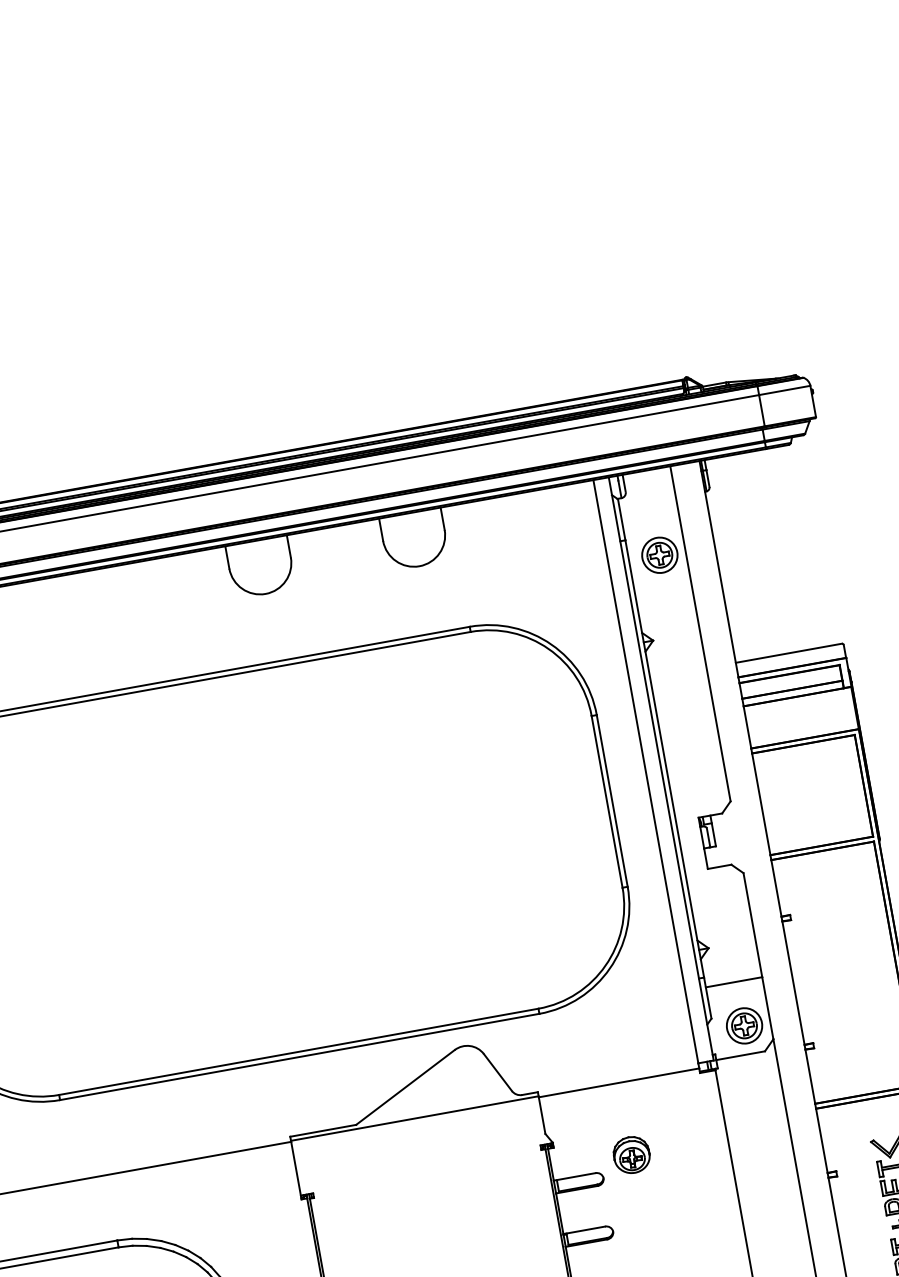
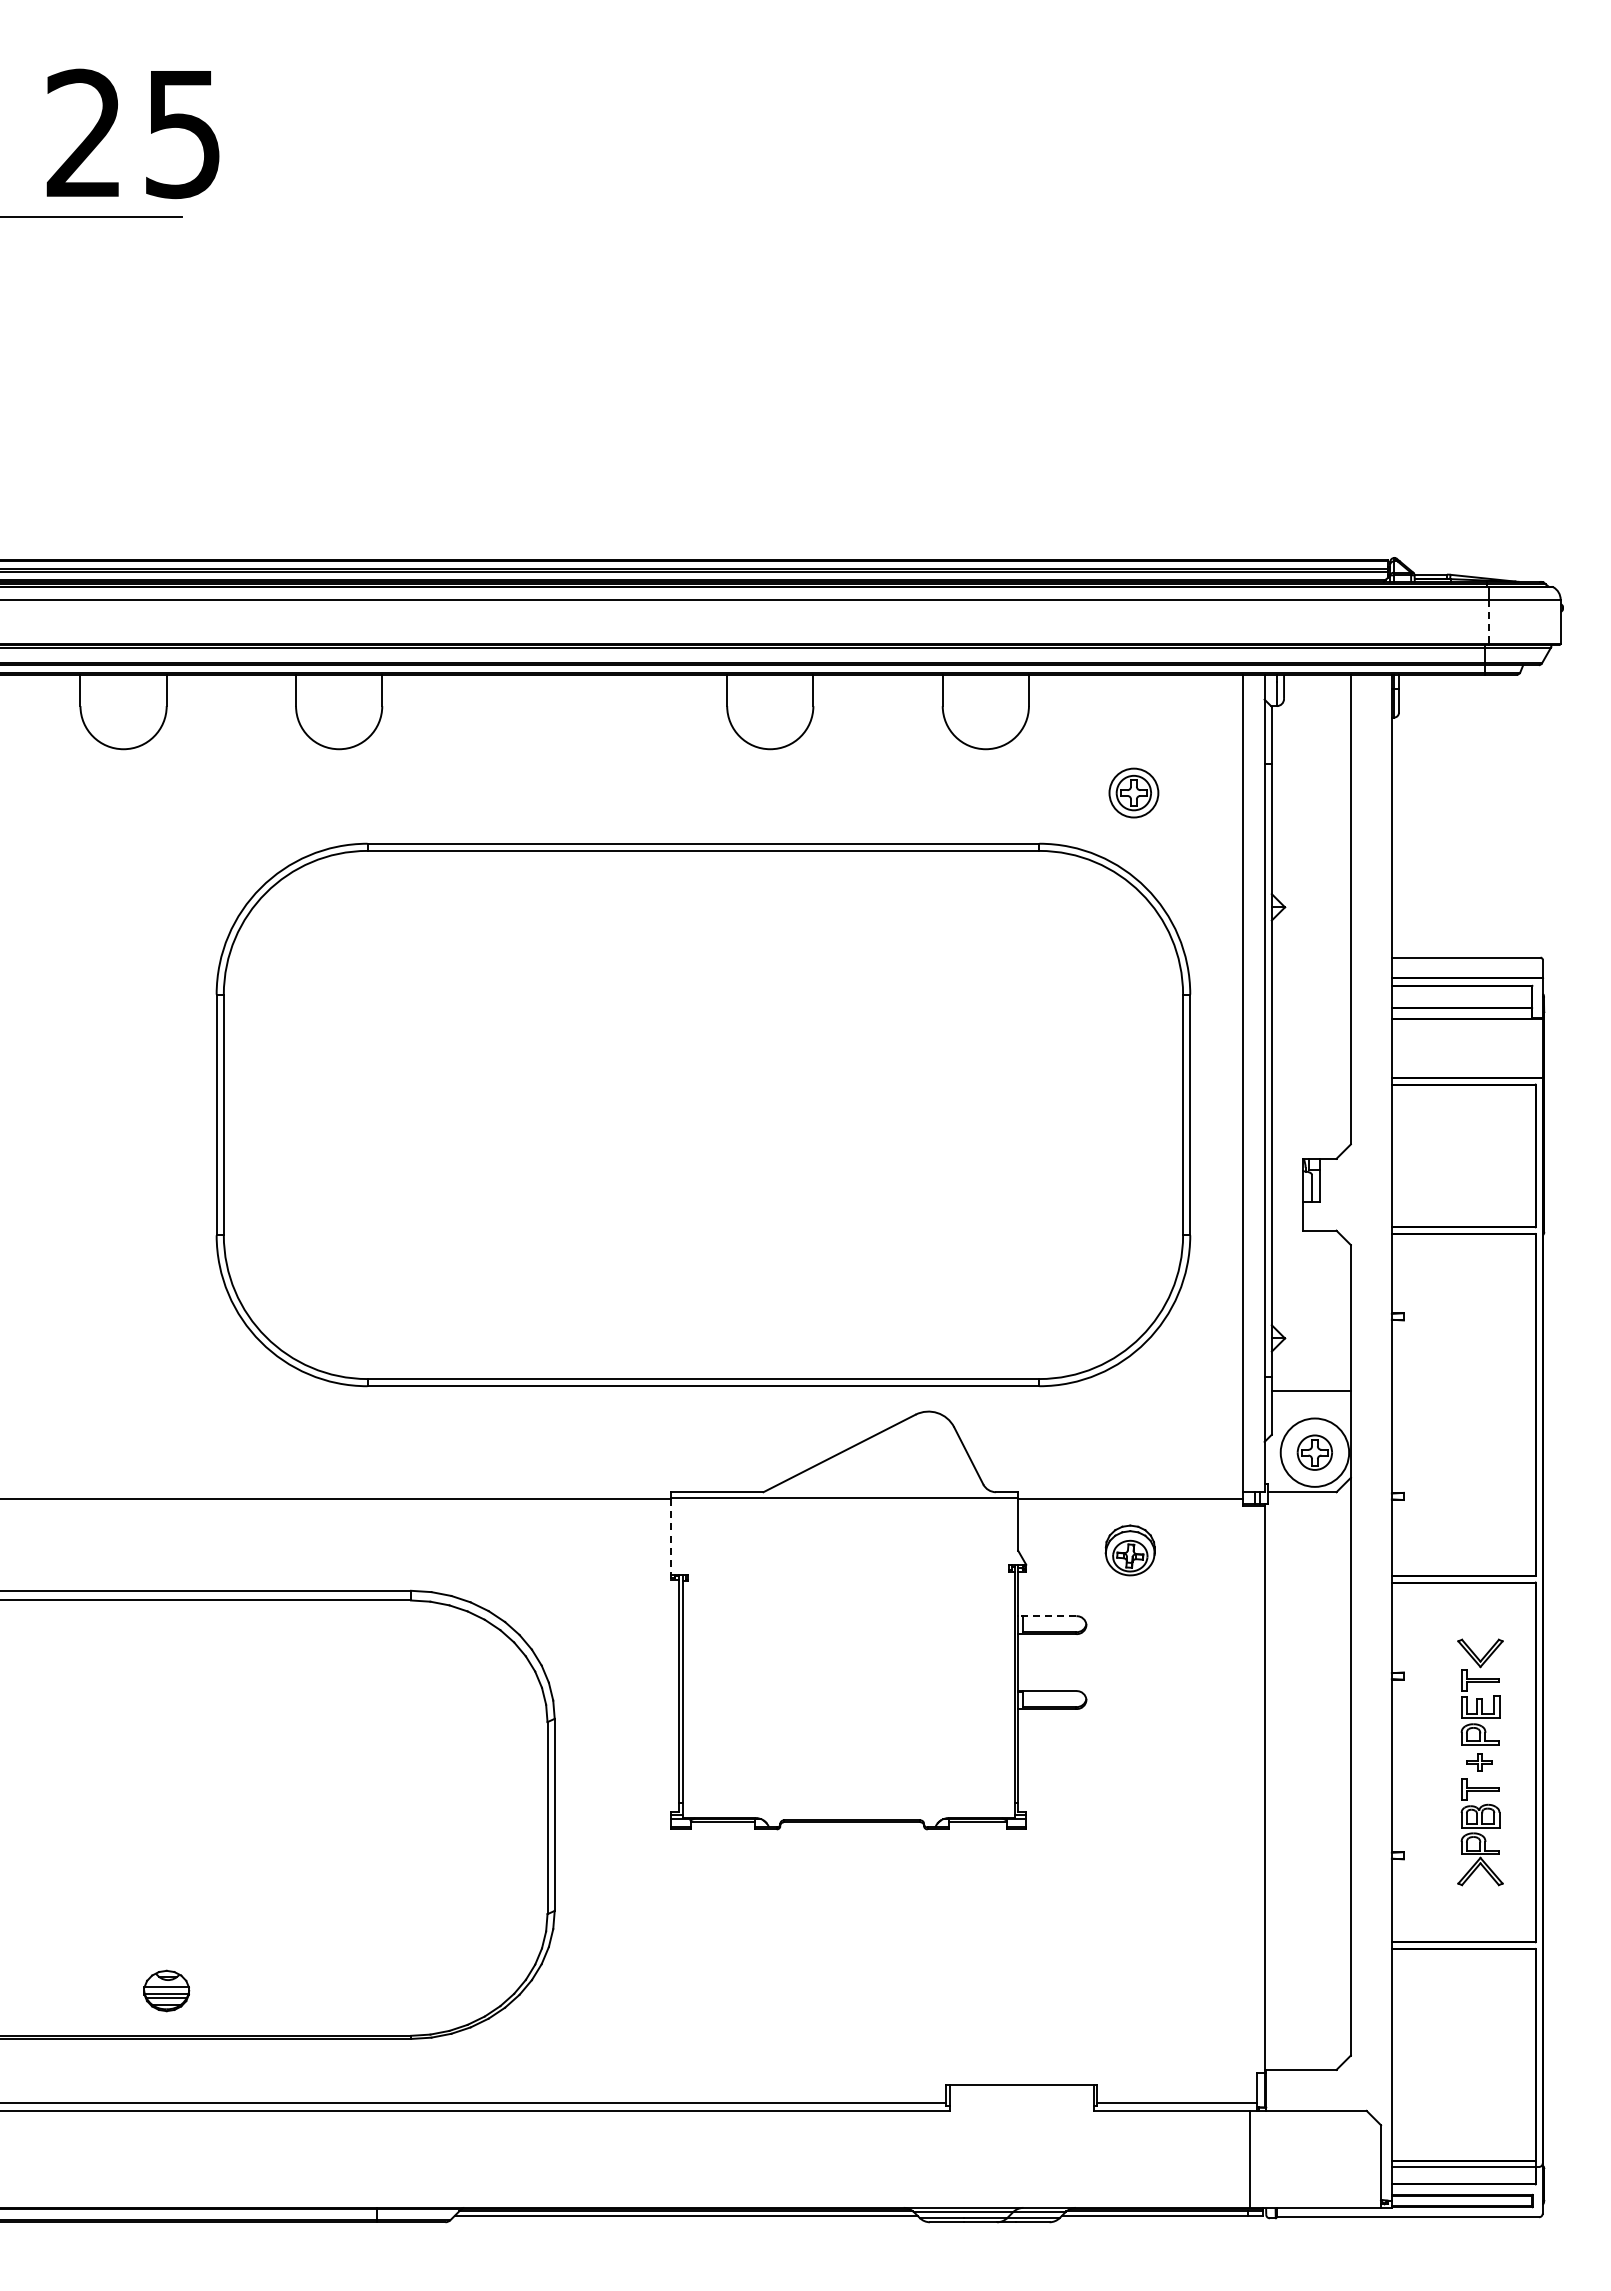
line: (761, 410) -> (1488, 621), solid -> dashed
part: (659, 554) -> (1133, 792), moved
circle: (744, 1025) -> (1314, 1452), size x1.4
part: (631, 1155) -> (1129, 1550), moved
line: (296, 1171) -> (671, 1540), solid -> dashed
line: (574, 1177) -> (1046, 1616), solid -> dashed

